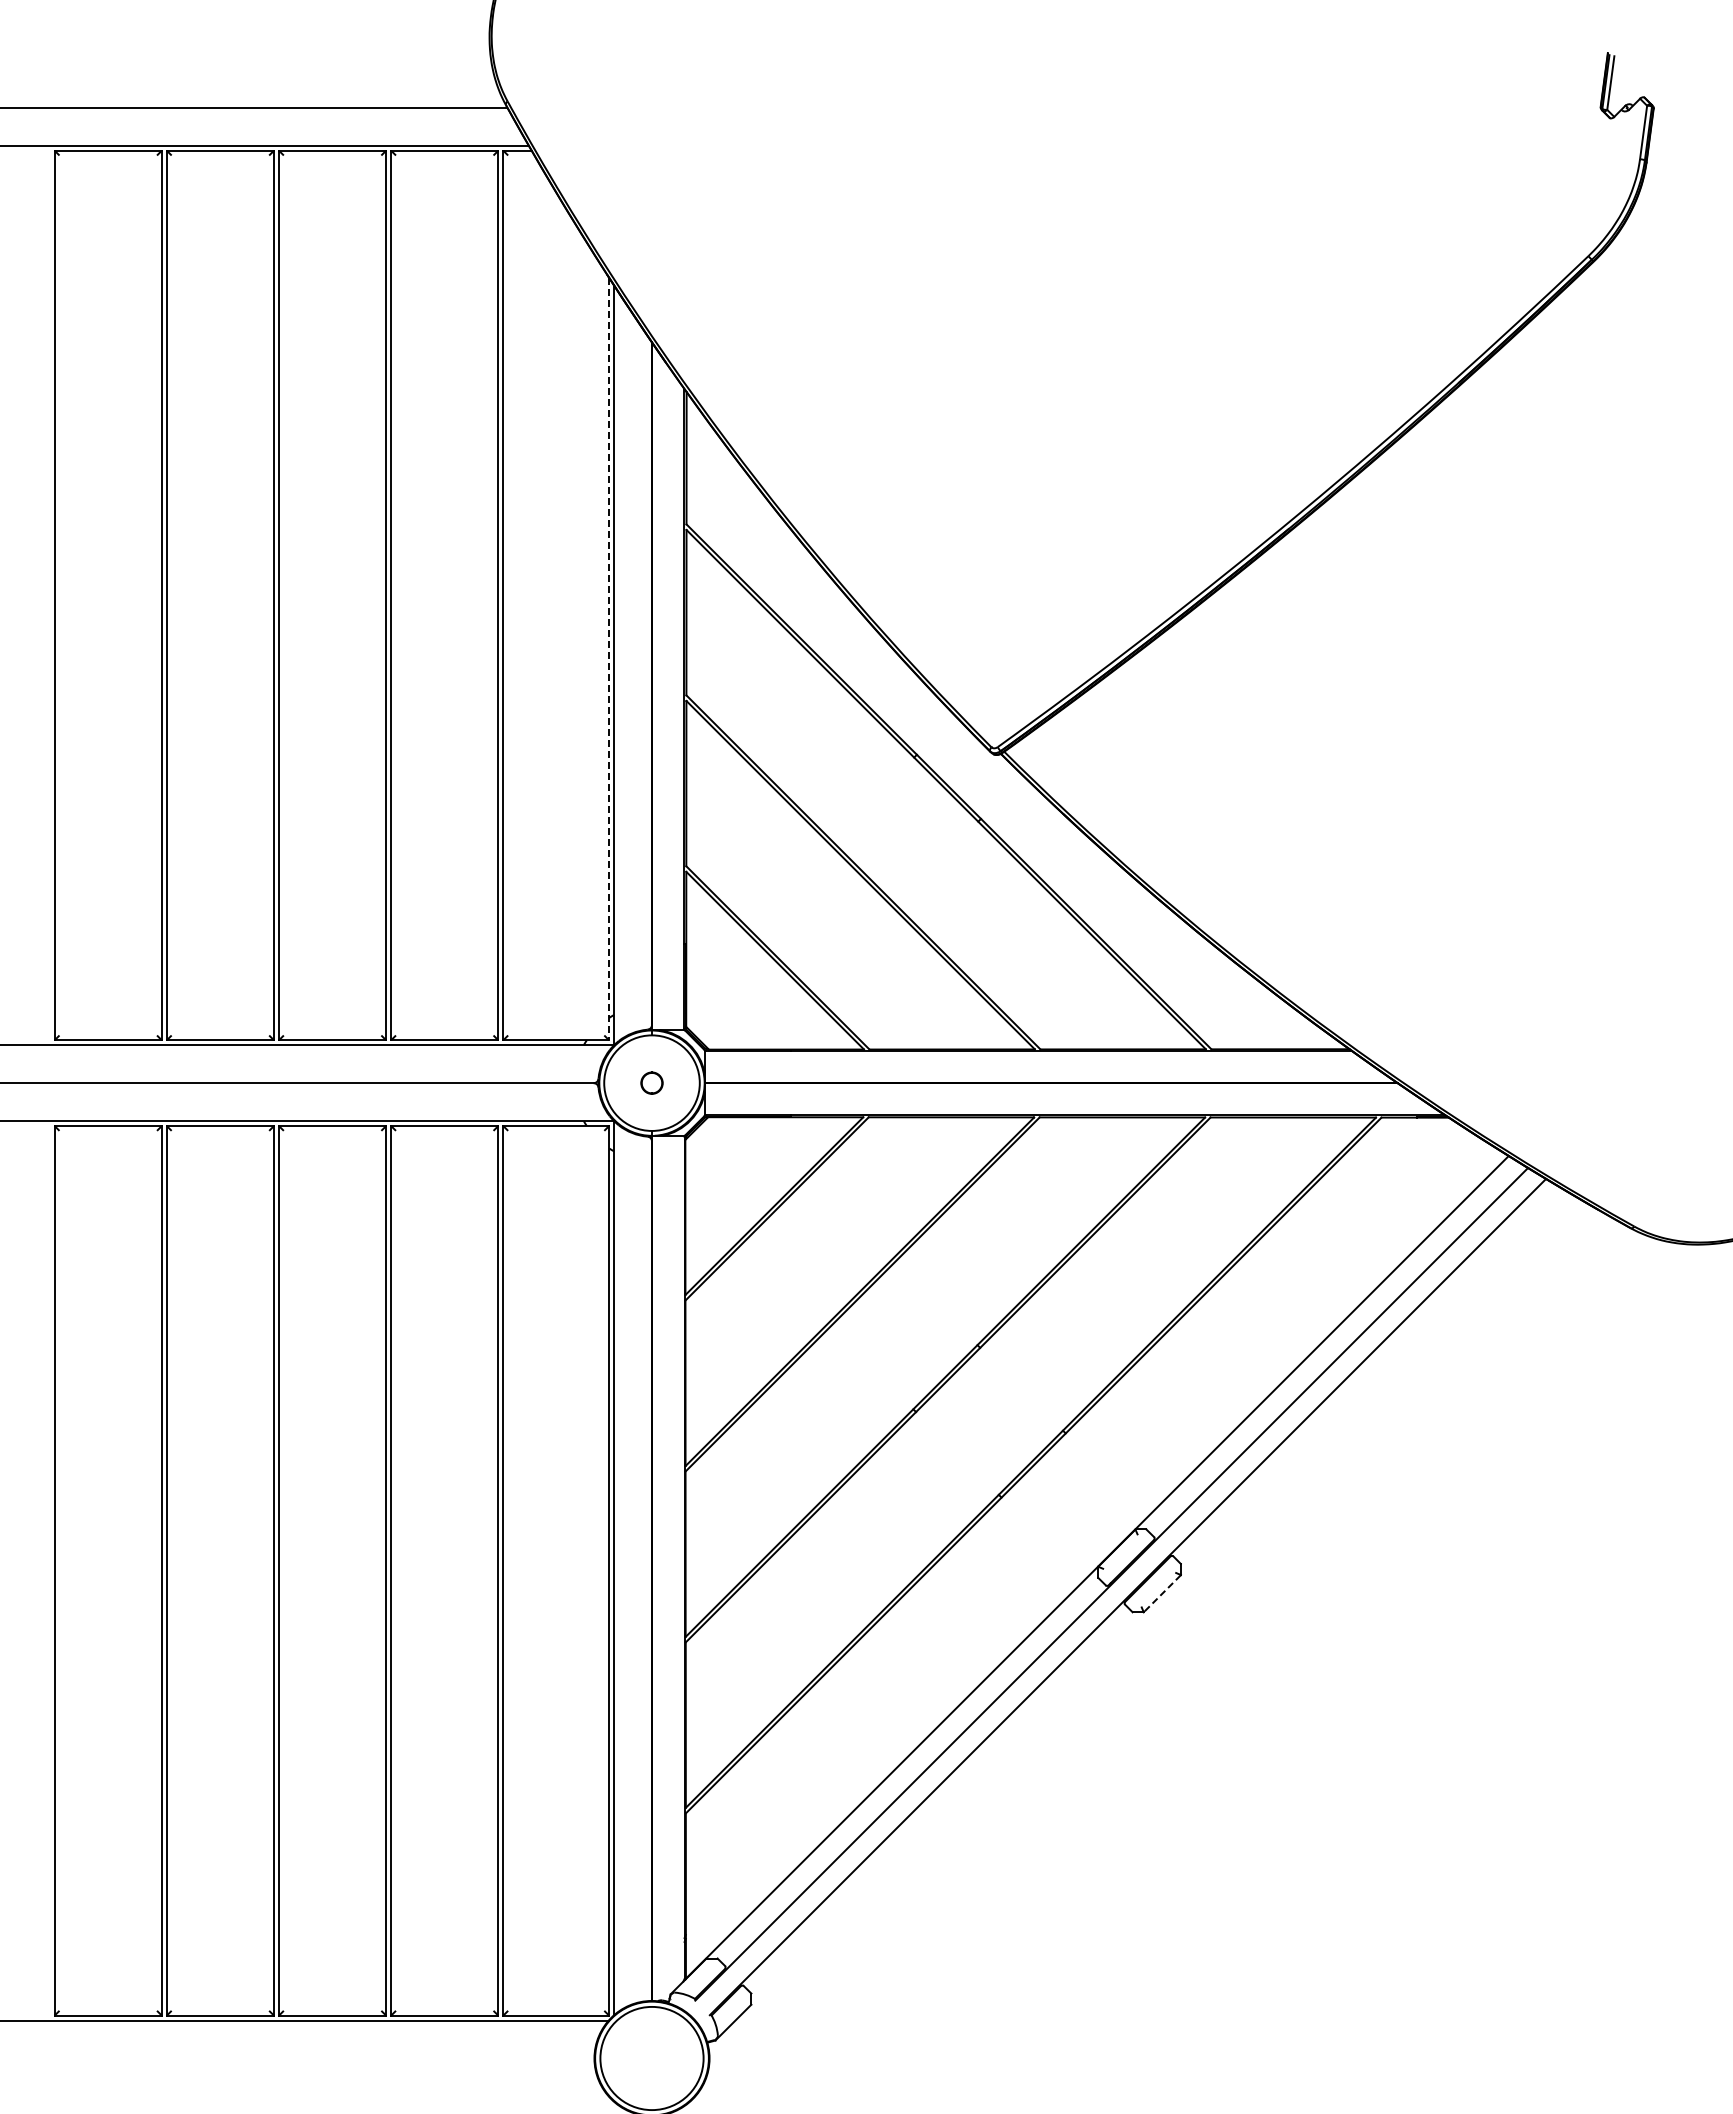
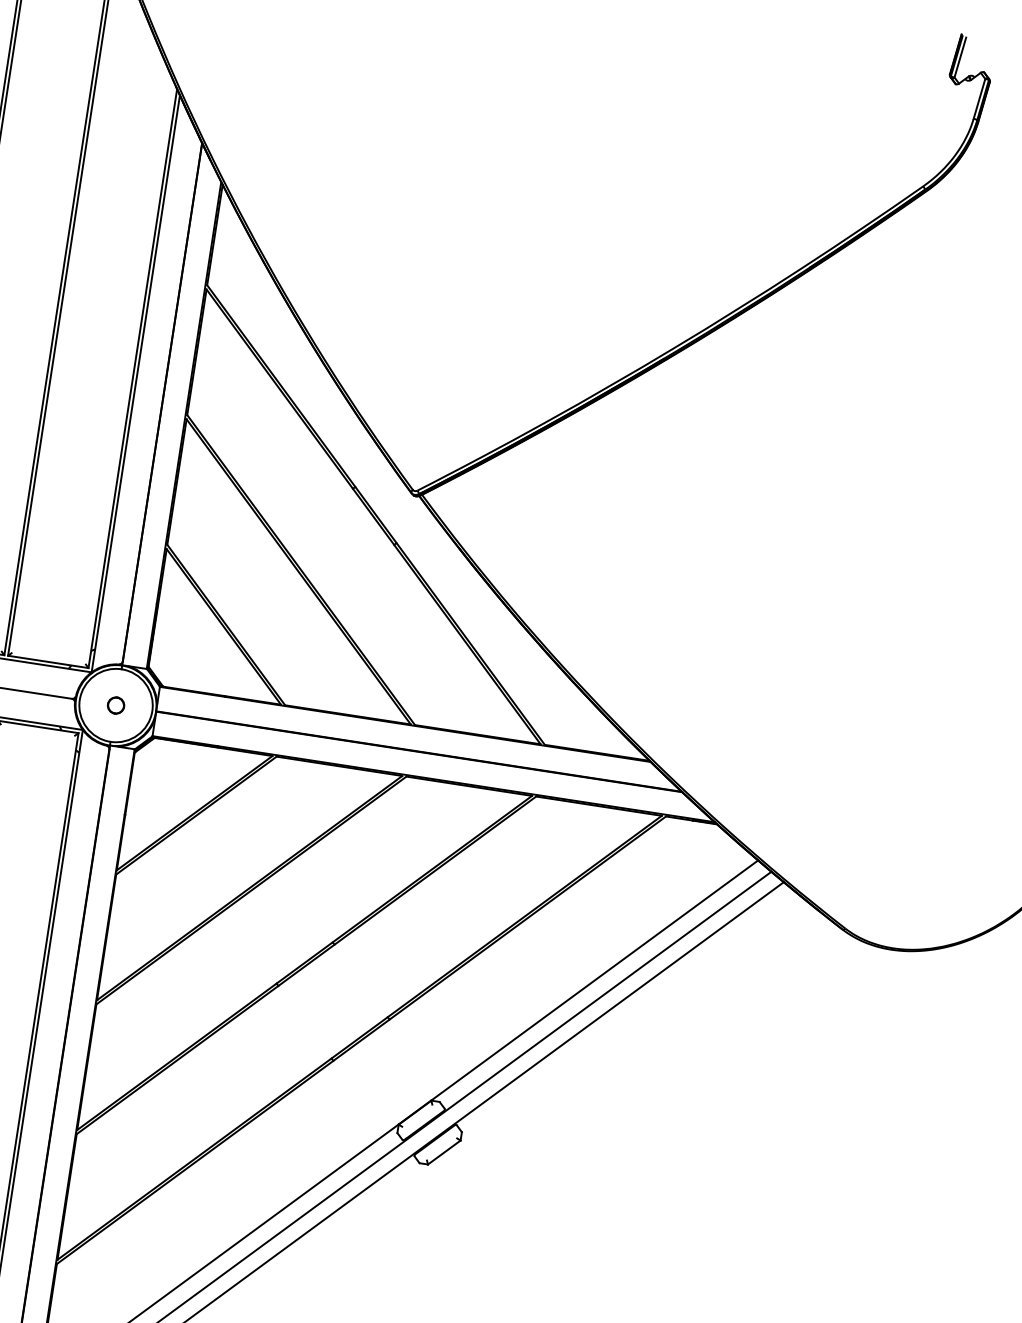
line: (609, 659) -> (133, 378), dashed -> solid
line: (1162, 1594) -> (444, 1153), dashed -> solid

